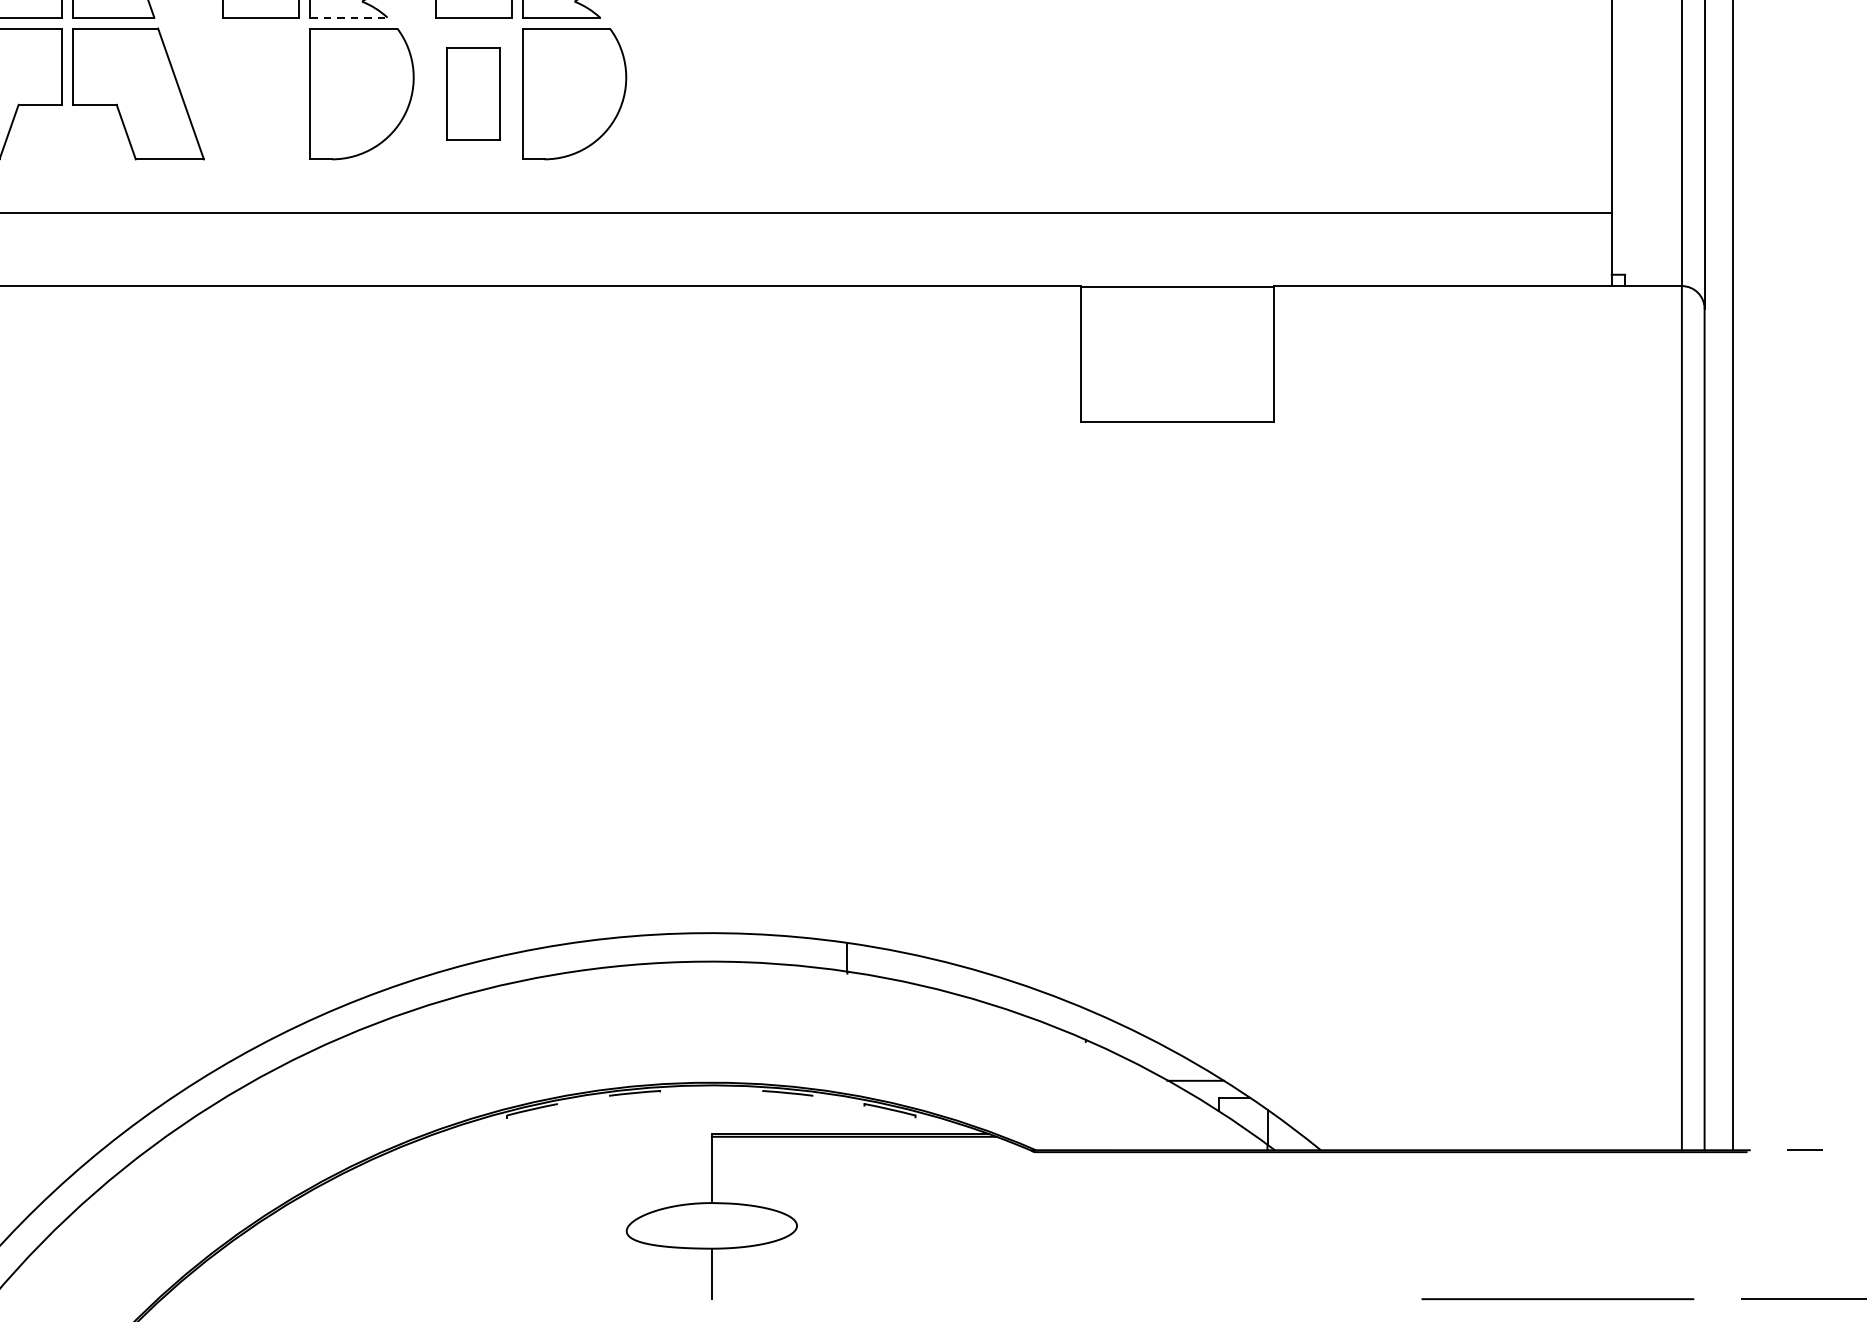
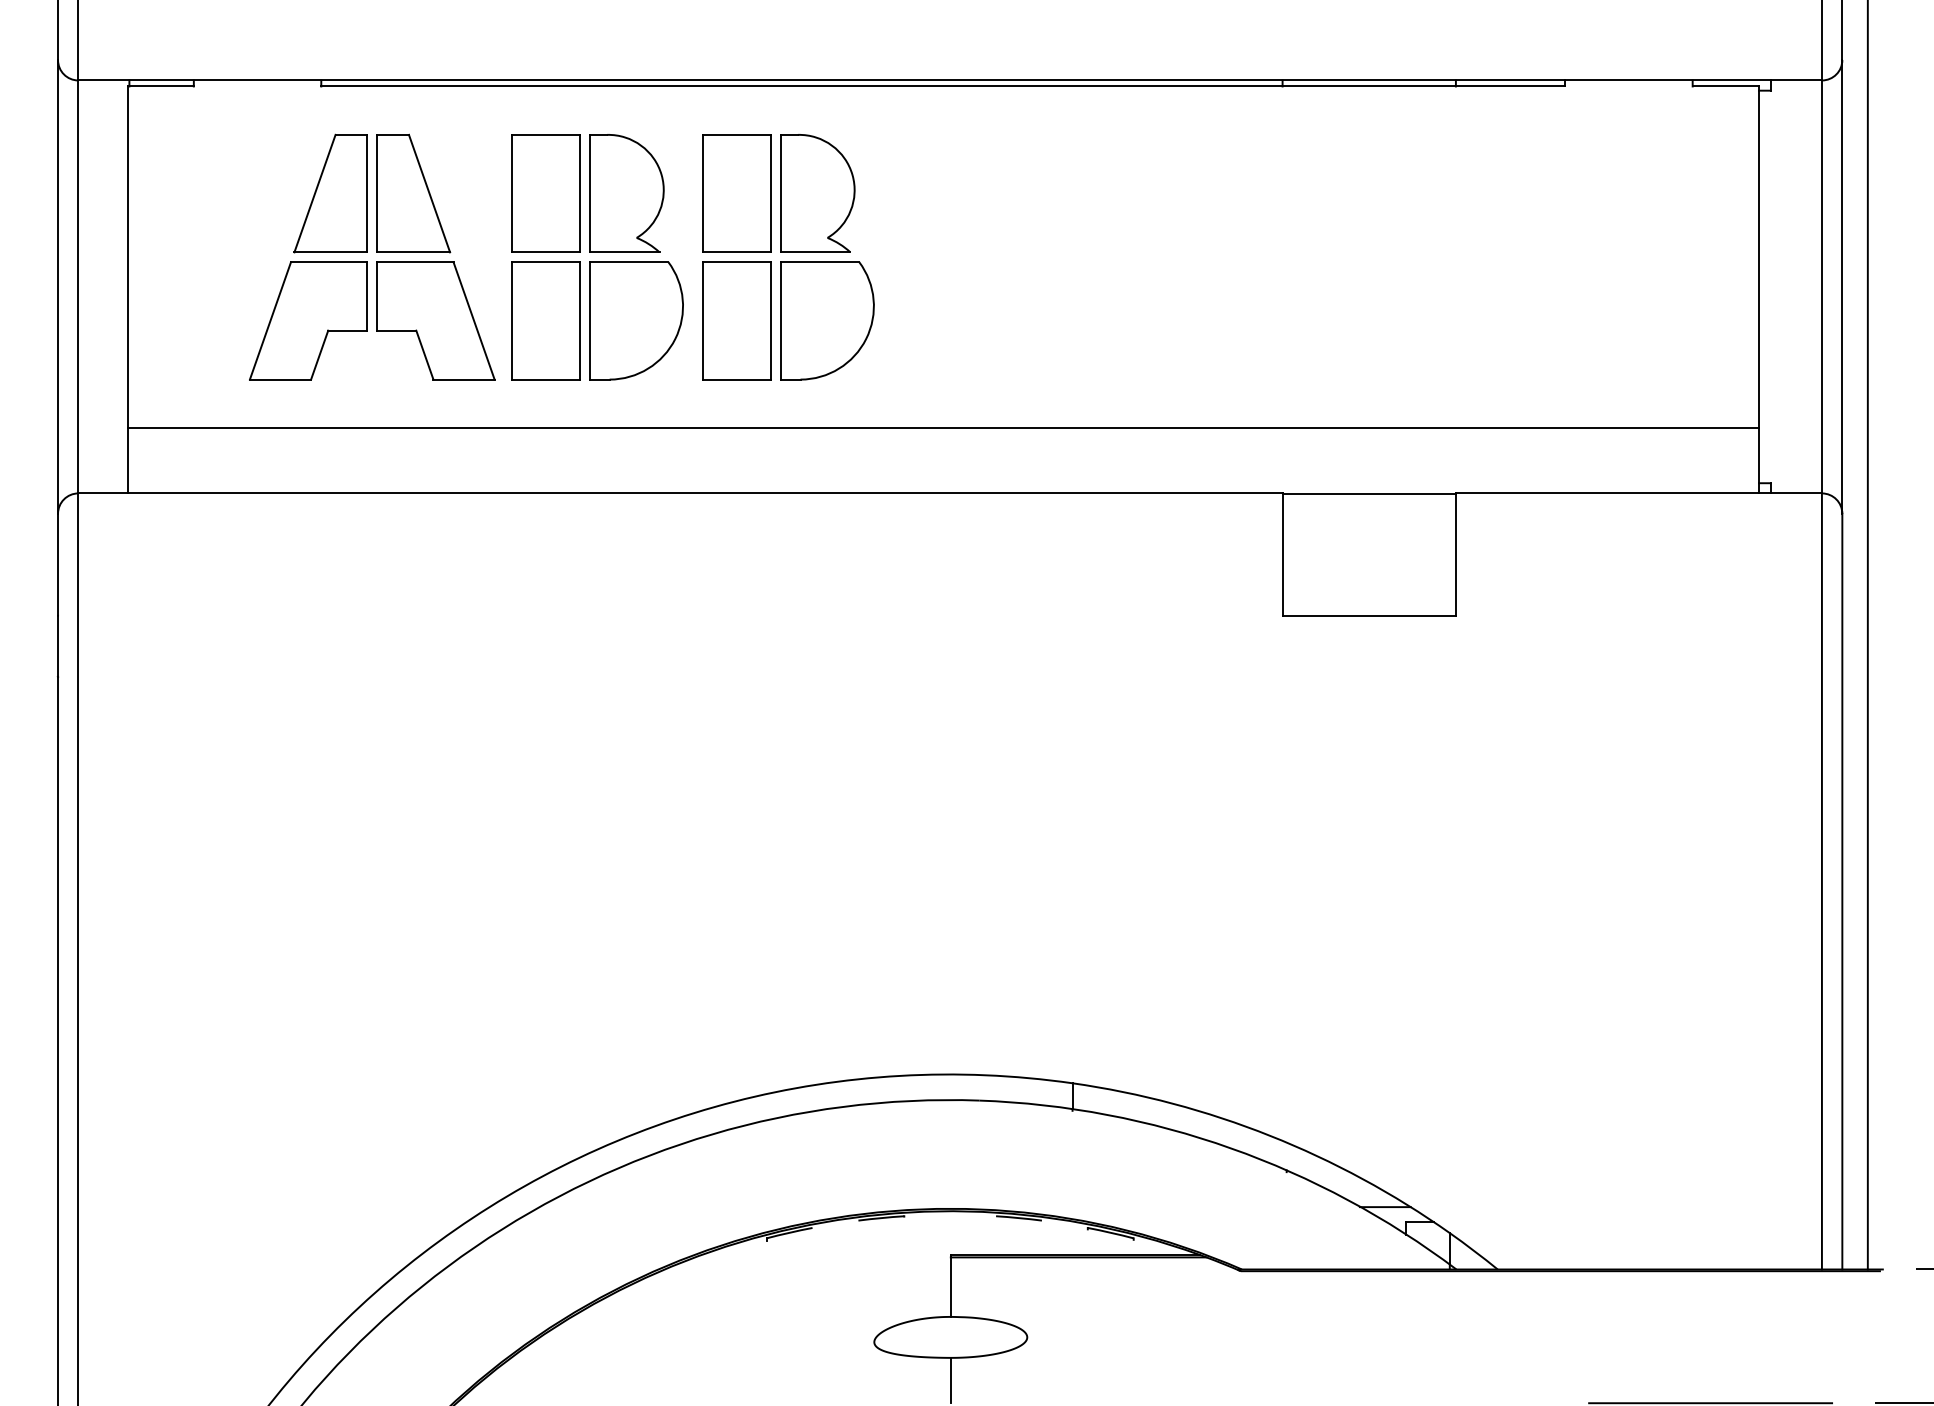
line: (348, 17) -> (624, 252), dashed -> solid
part: (260, 93) -> (545, 320), added
part: (473, 93) -> (736, 320), size x1.43

